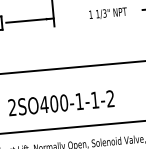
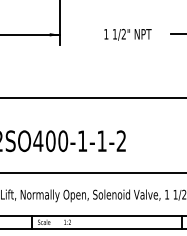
text: (104, 13) -> (123, 34), 1/3" -> 1/2"

